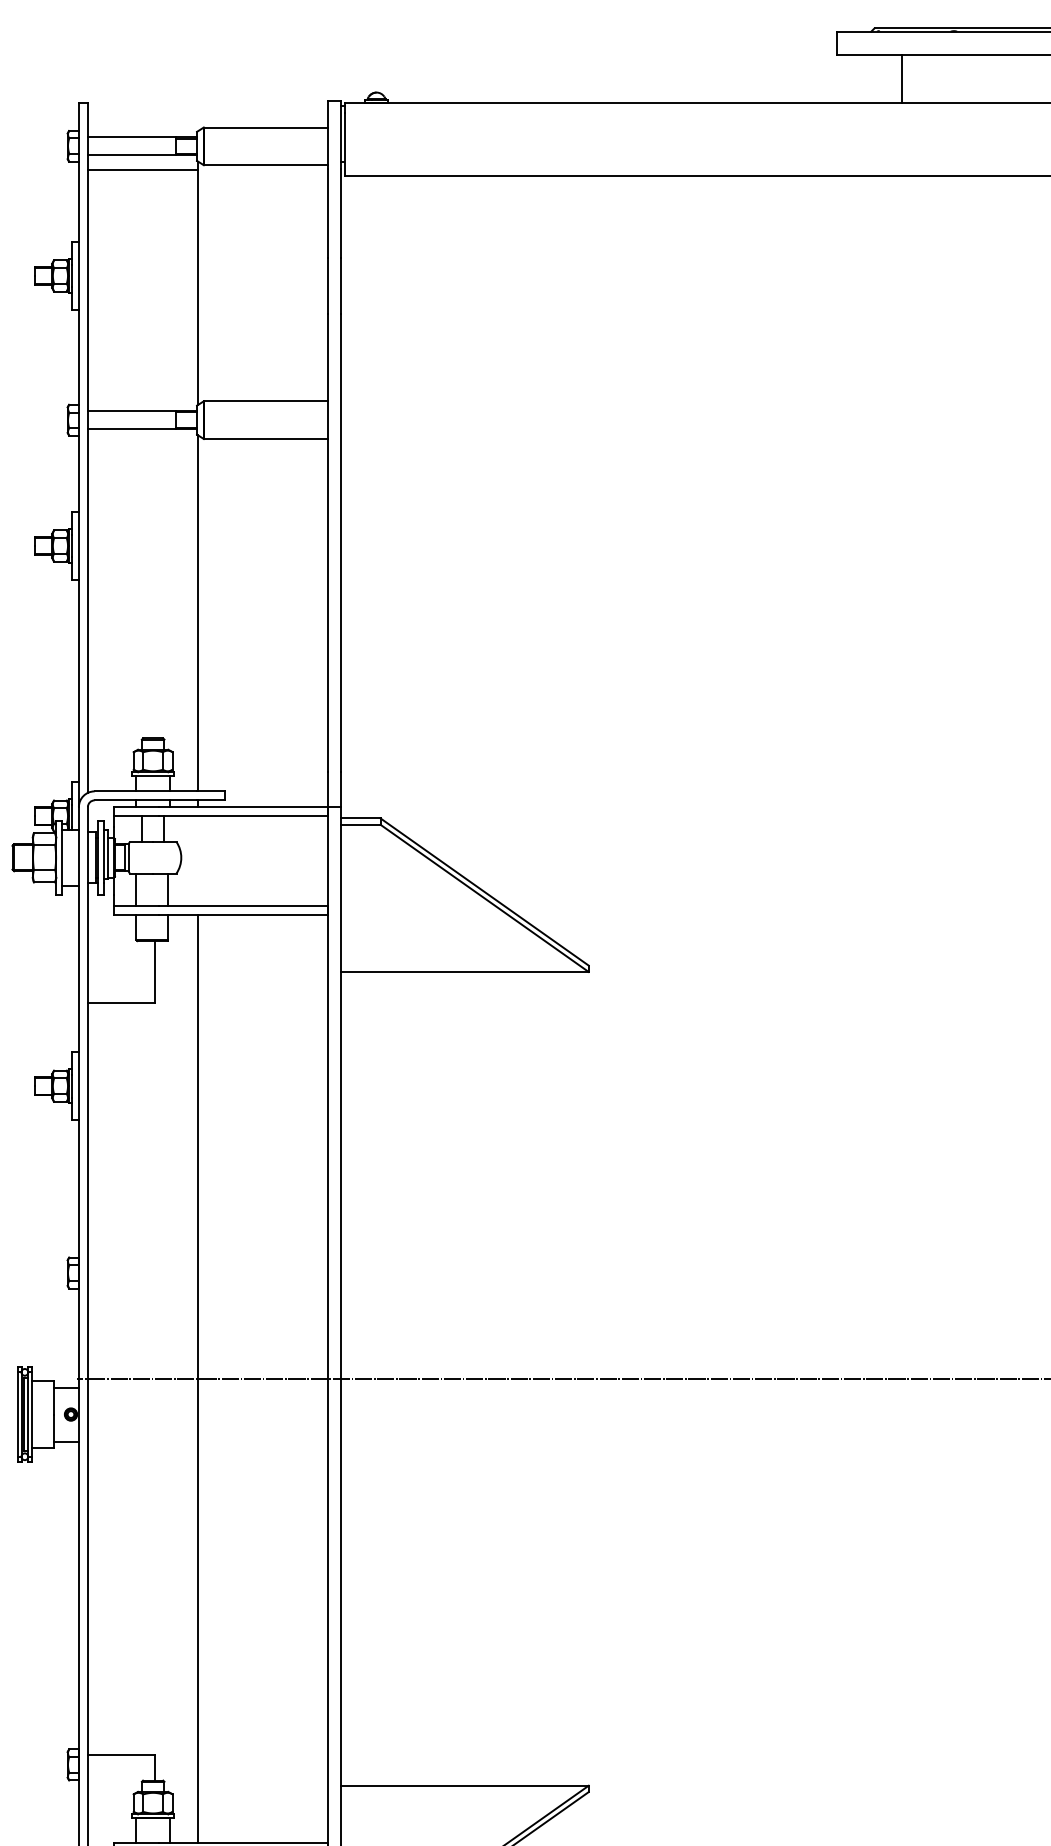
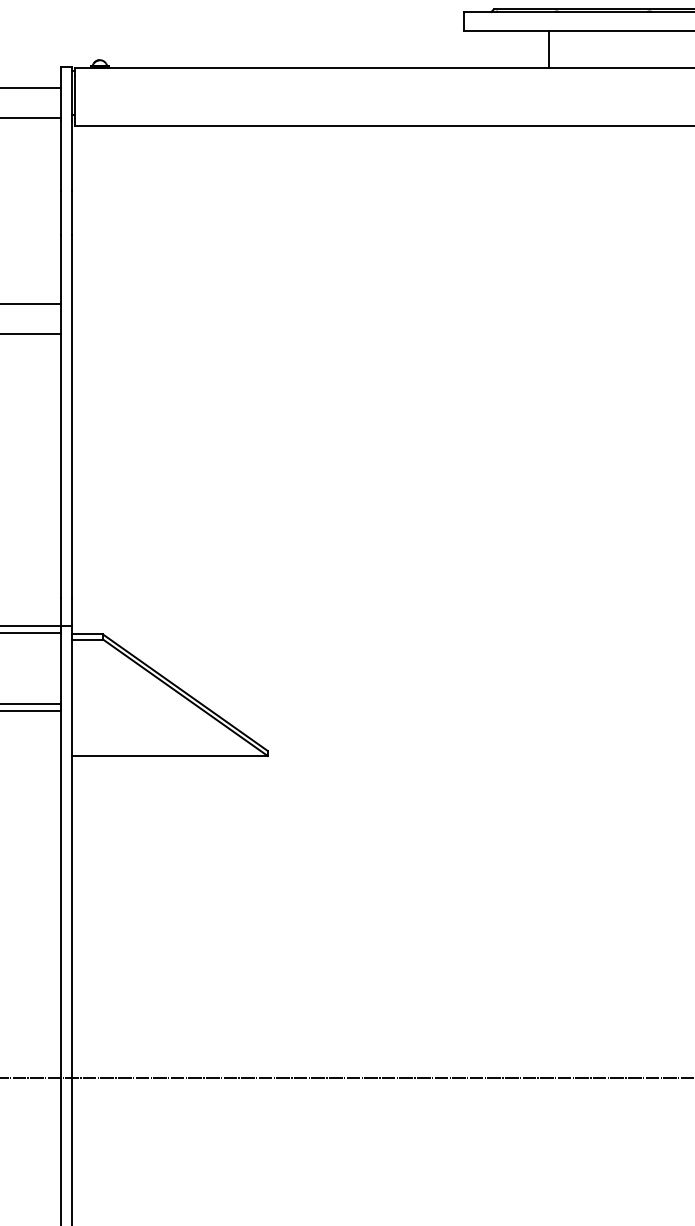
line: (902, 78) -> (549, 49), moved

